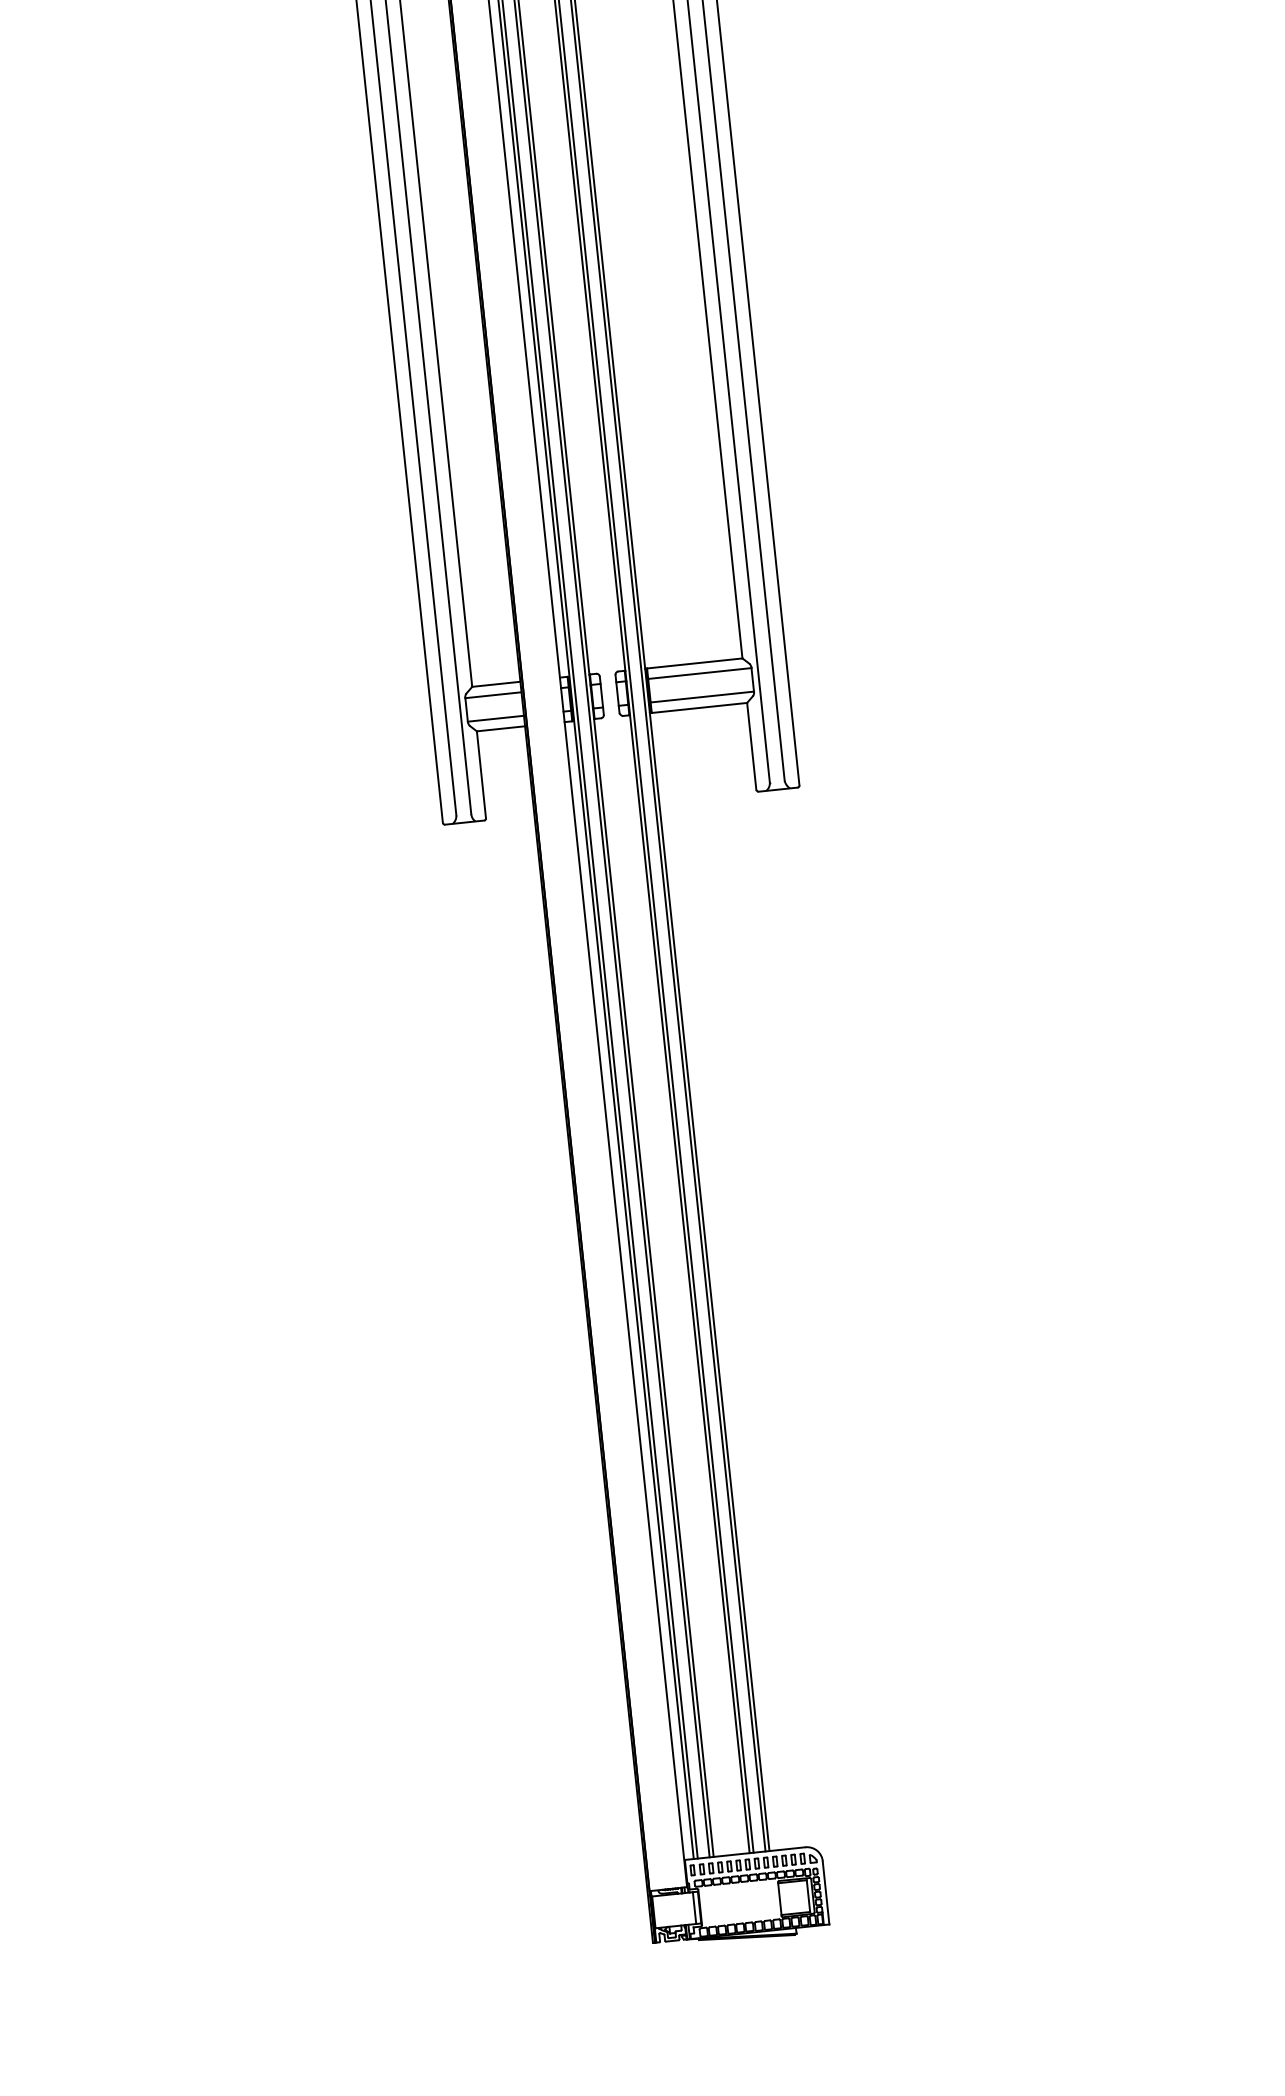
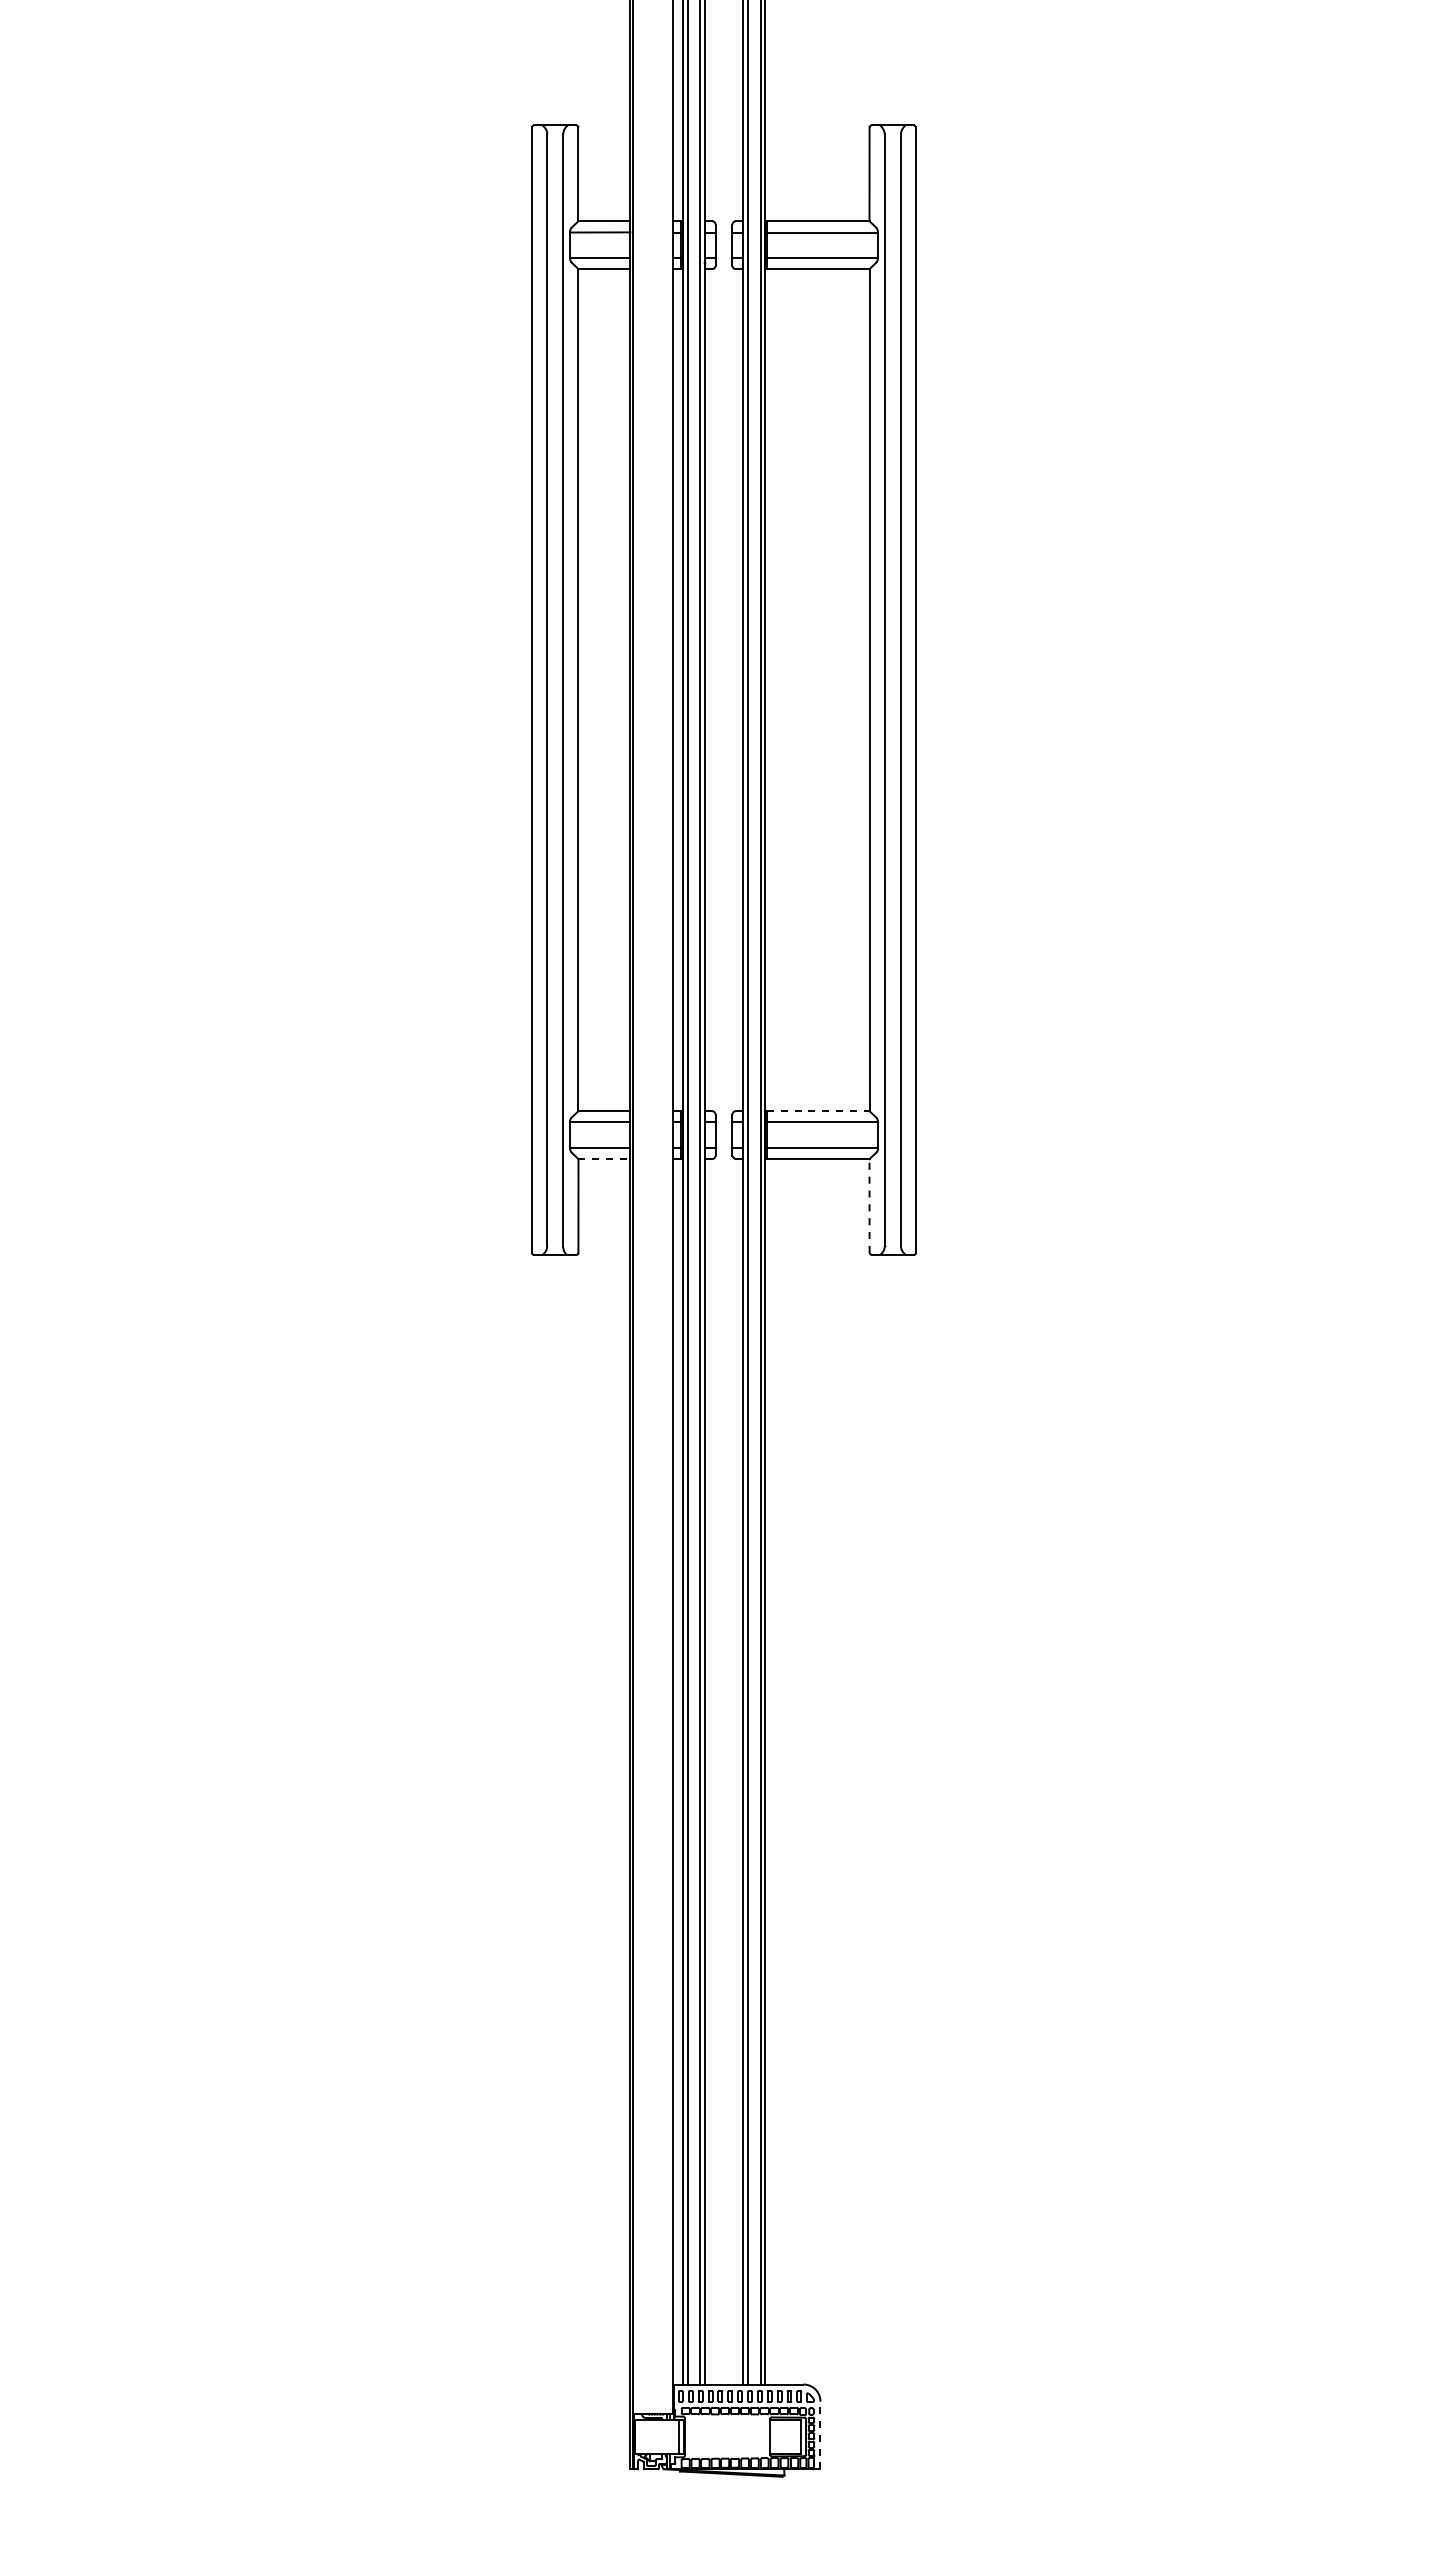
line: (695, 663) -> (818, 1111), solid -> dashed
line: (501, 729) -> (604, 1159), solid -> dashed
line: (751, 746) -> (869, 1206), solid -> dashed
line: (826, 1892) -> (820, 2435), solid -> dashed

